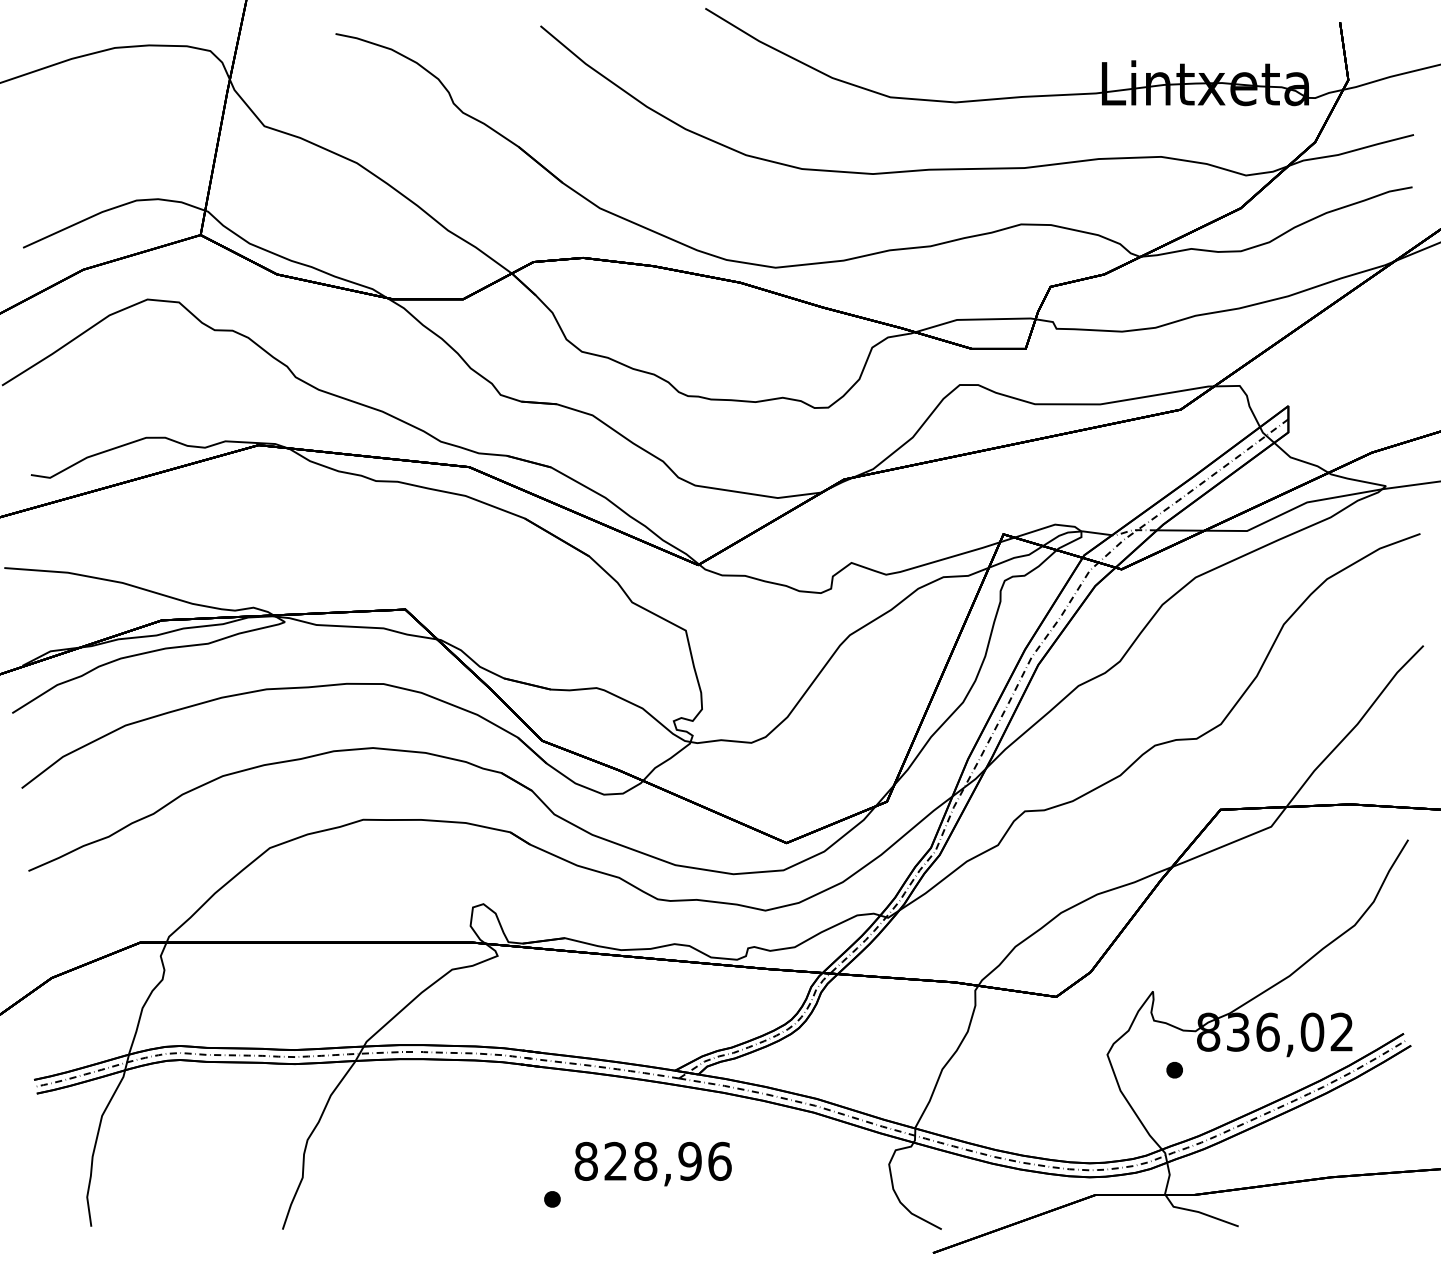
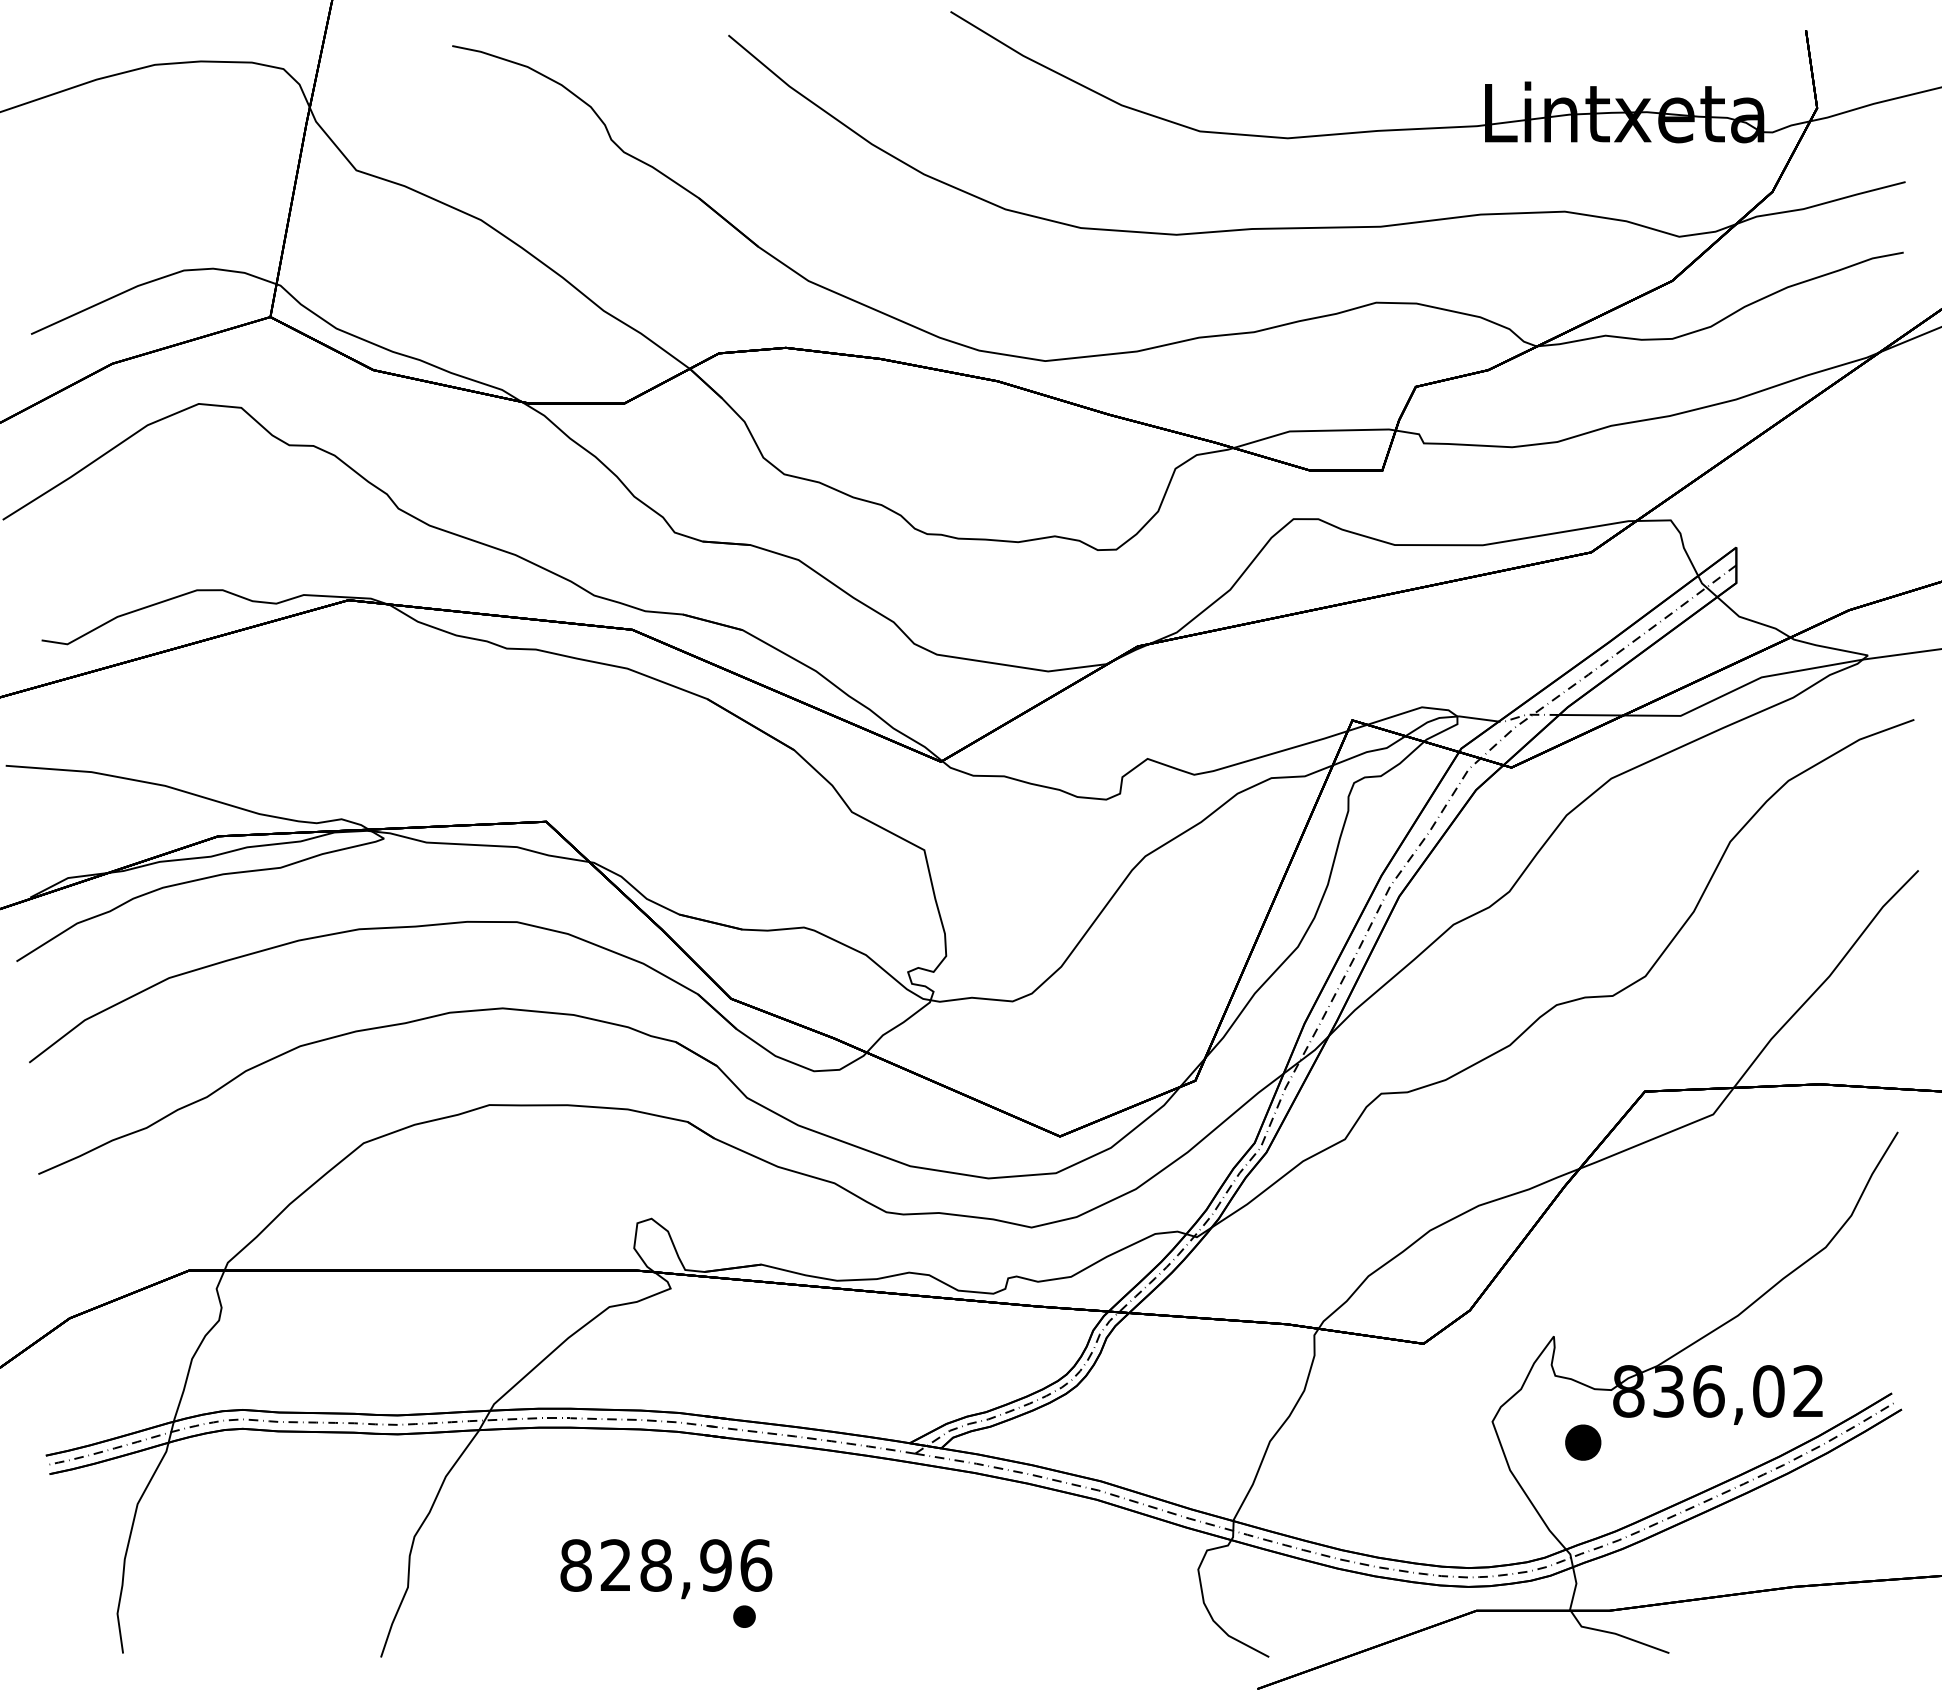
part: (1174, 1070) -> (1582, 1442), size x1.6
text: (653, 1164) -> (666, 1569), moved

